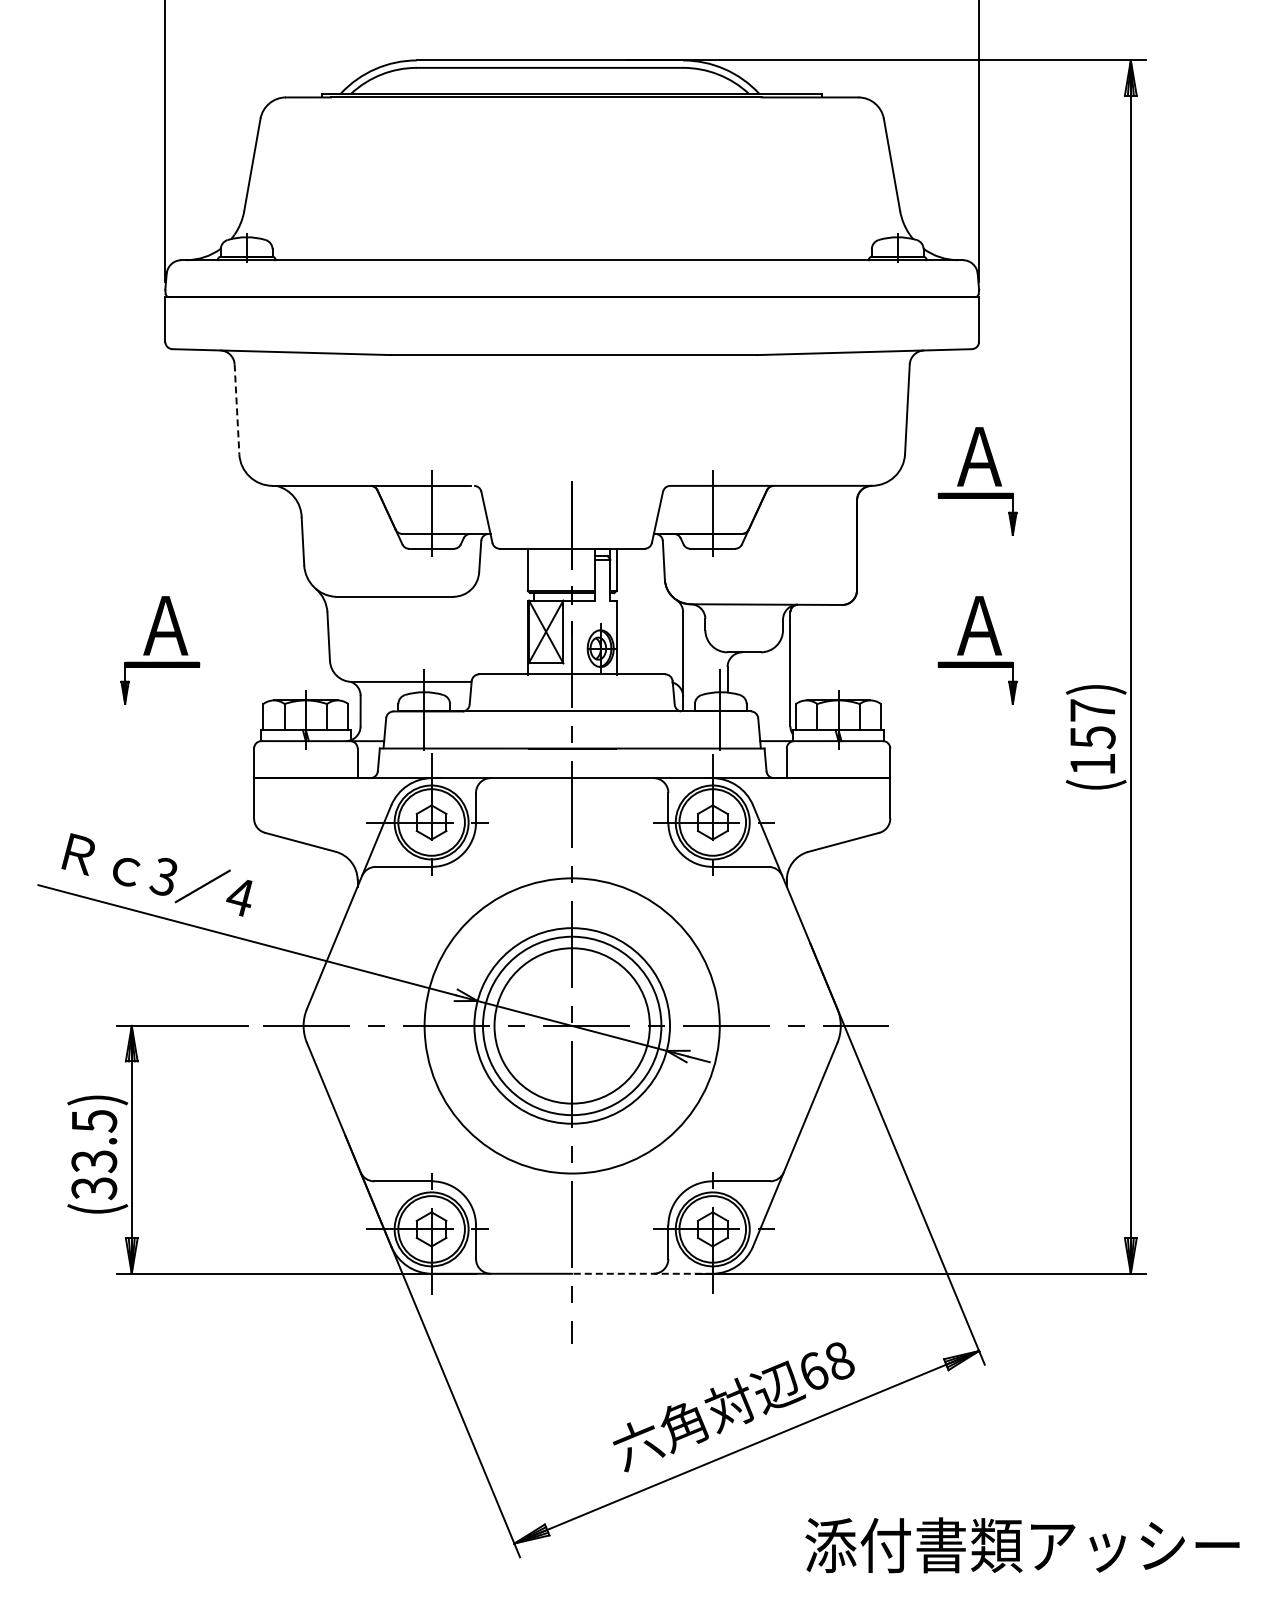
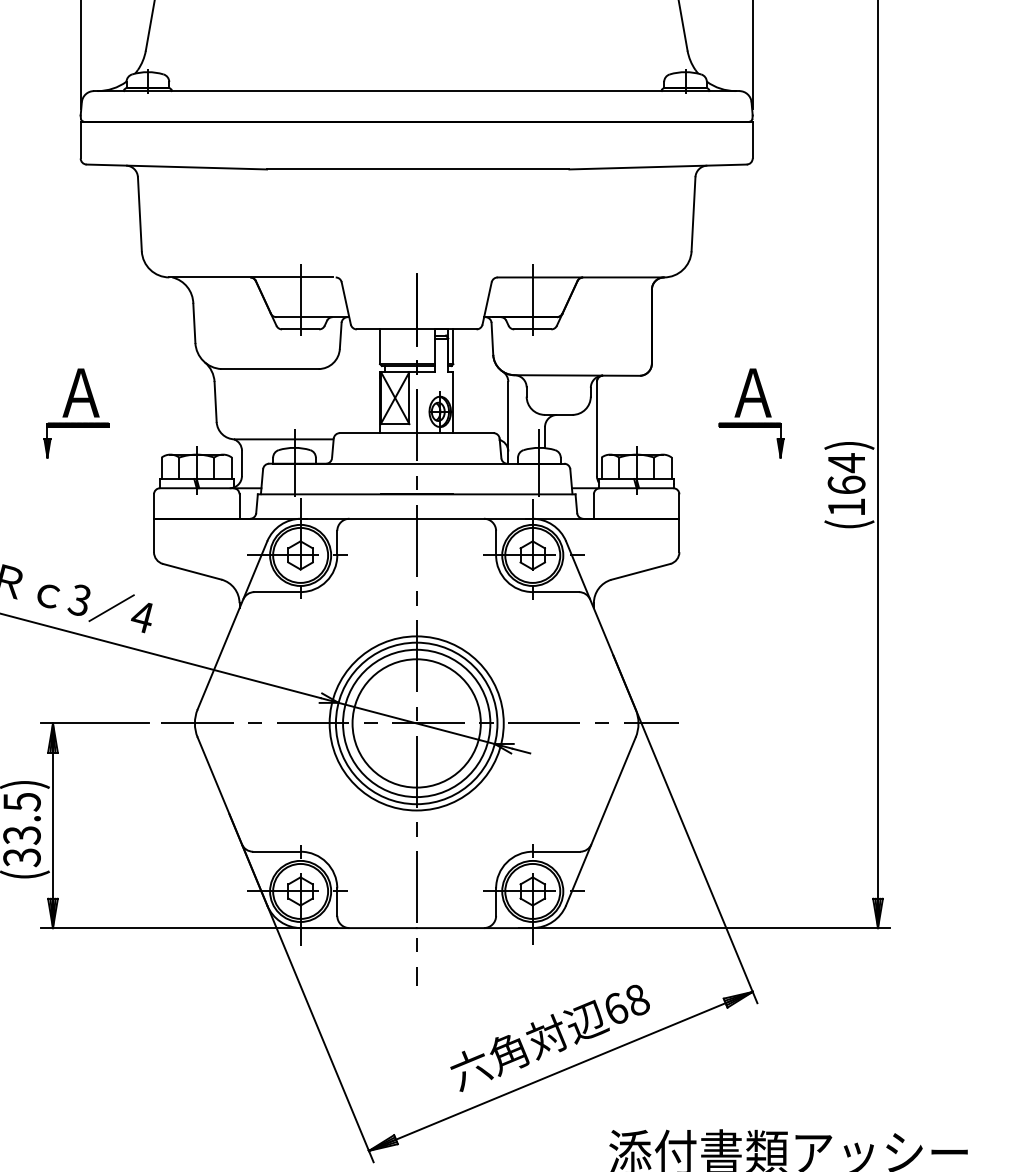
line: (237, 409) -> (140, 214), dashed -> solid
part: (977, 492) -> (751, 282), removed
text: (1092, 723) -> (846, 473), (157) -> (164)
circle: (571, 1025) -> (416, 723), size x0.71
line: (641, 1273) -> (473, 927), dashed -> solid

